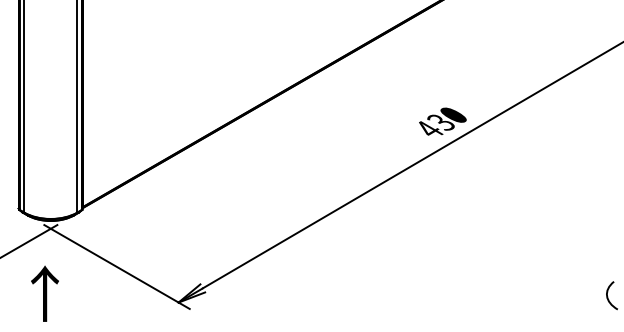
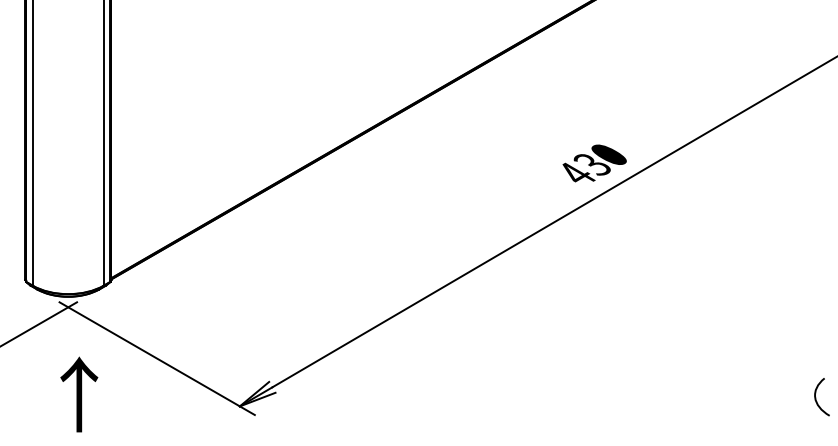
text: (44, 293) -> (78, 394), moved

